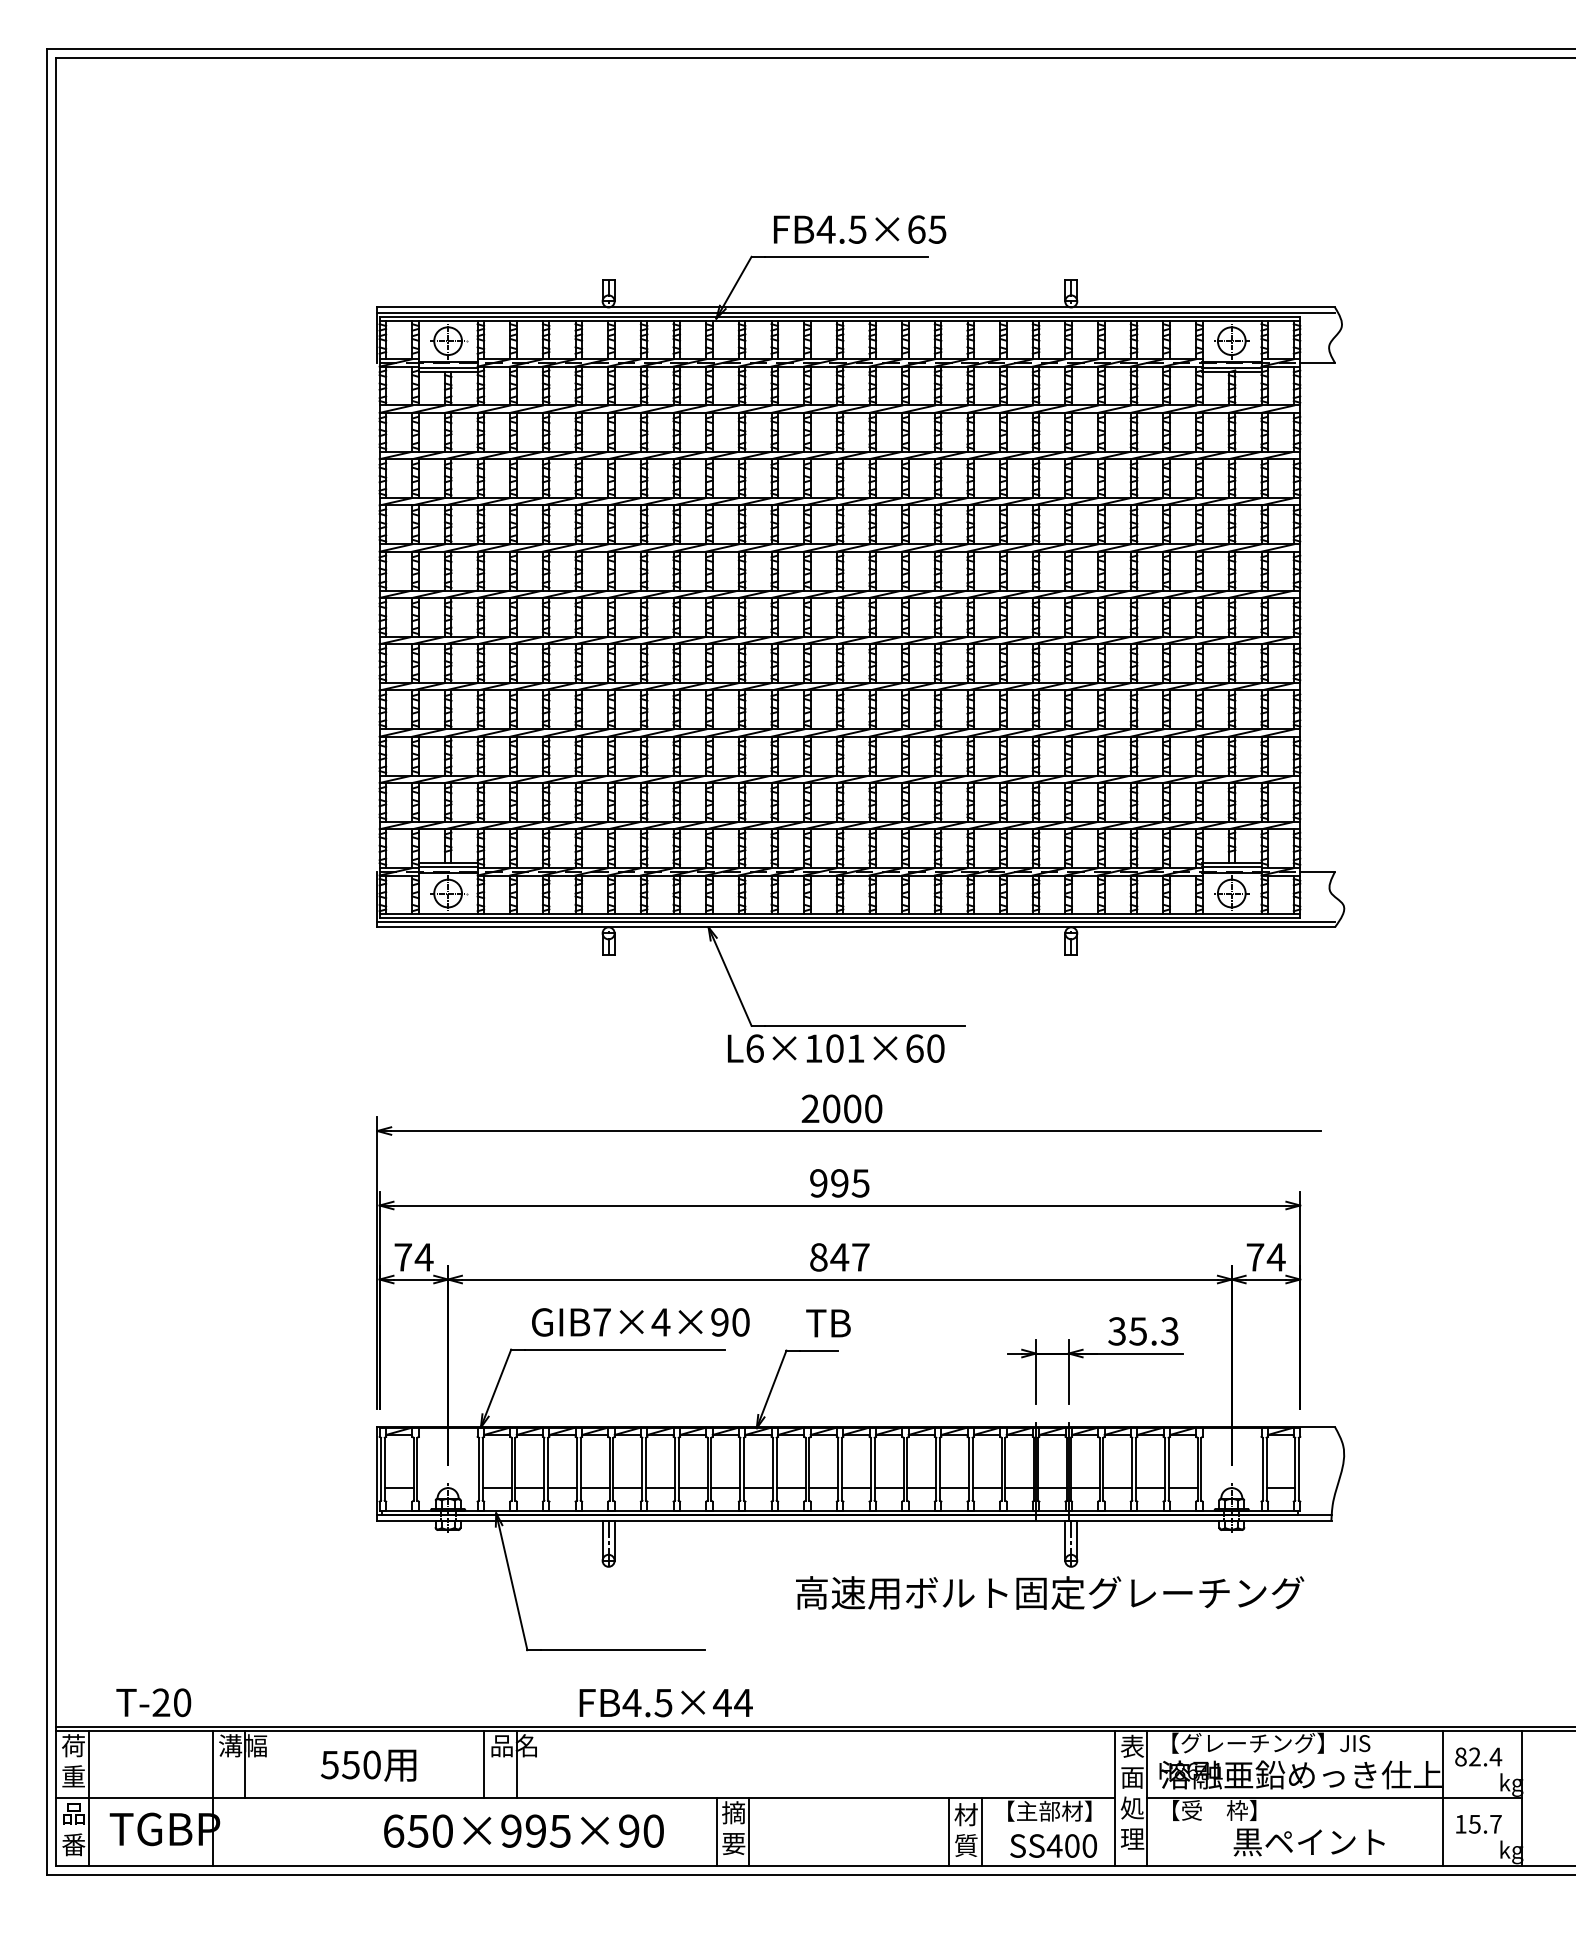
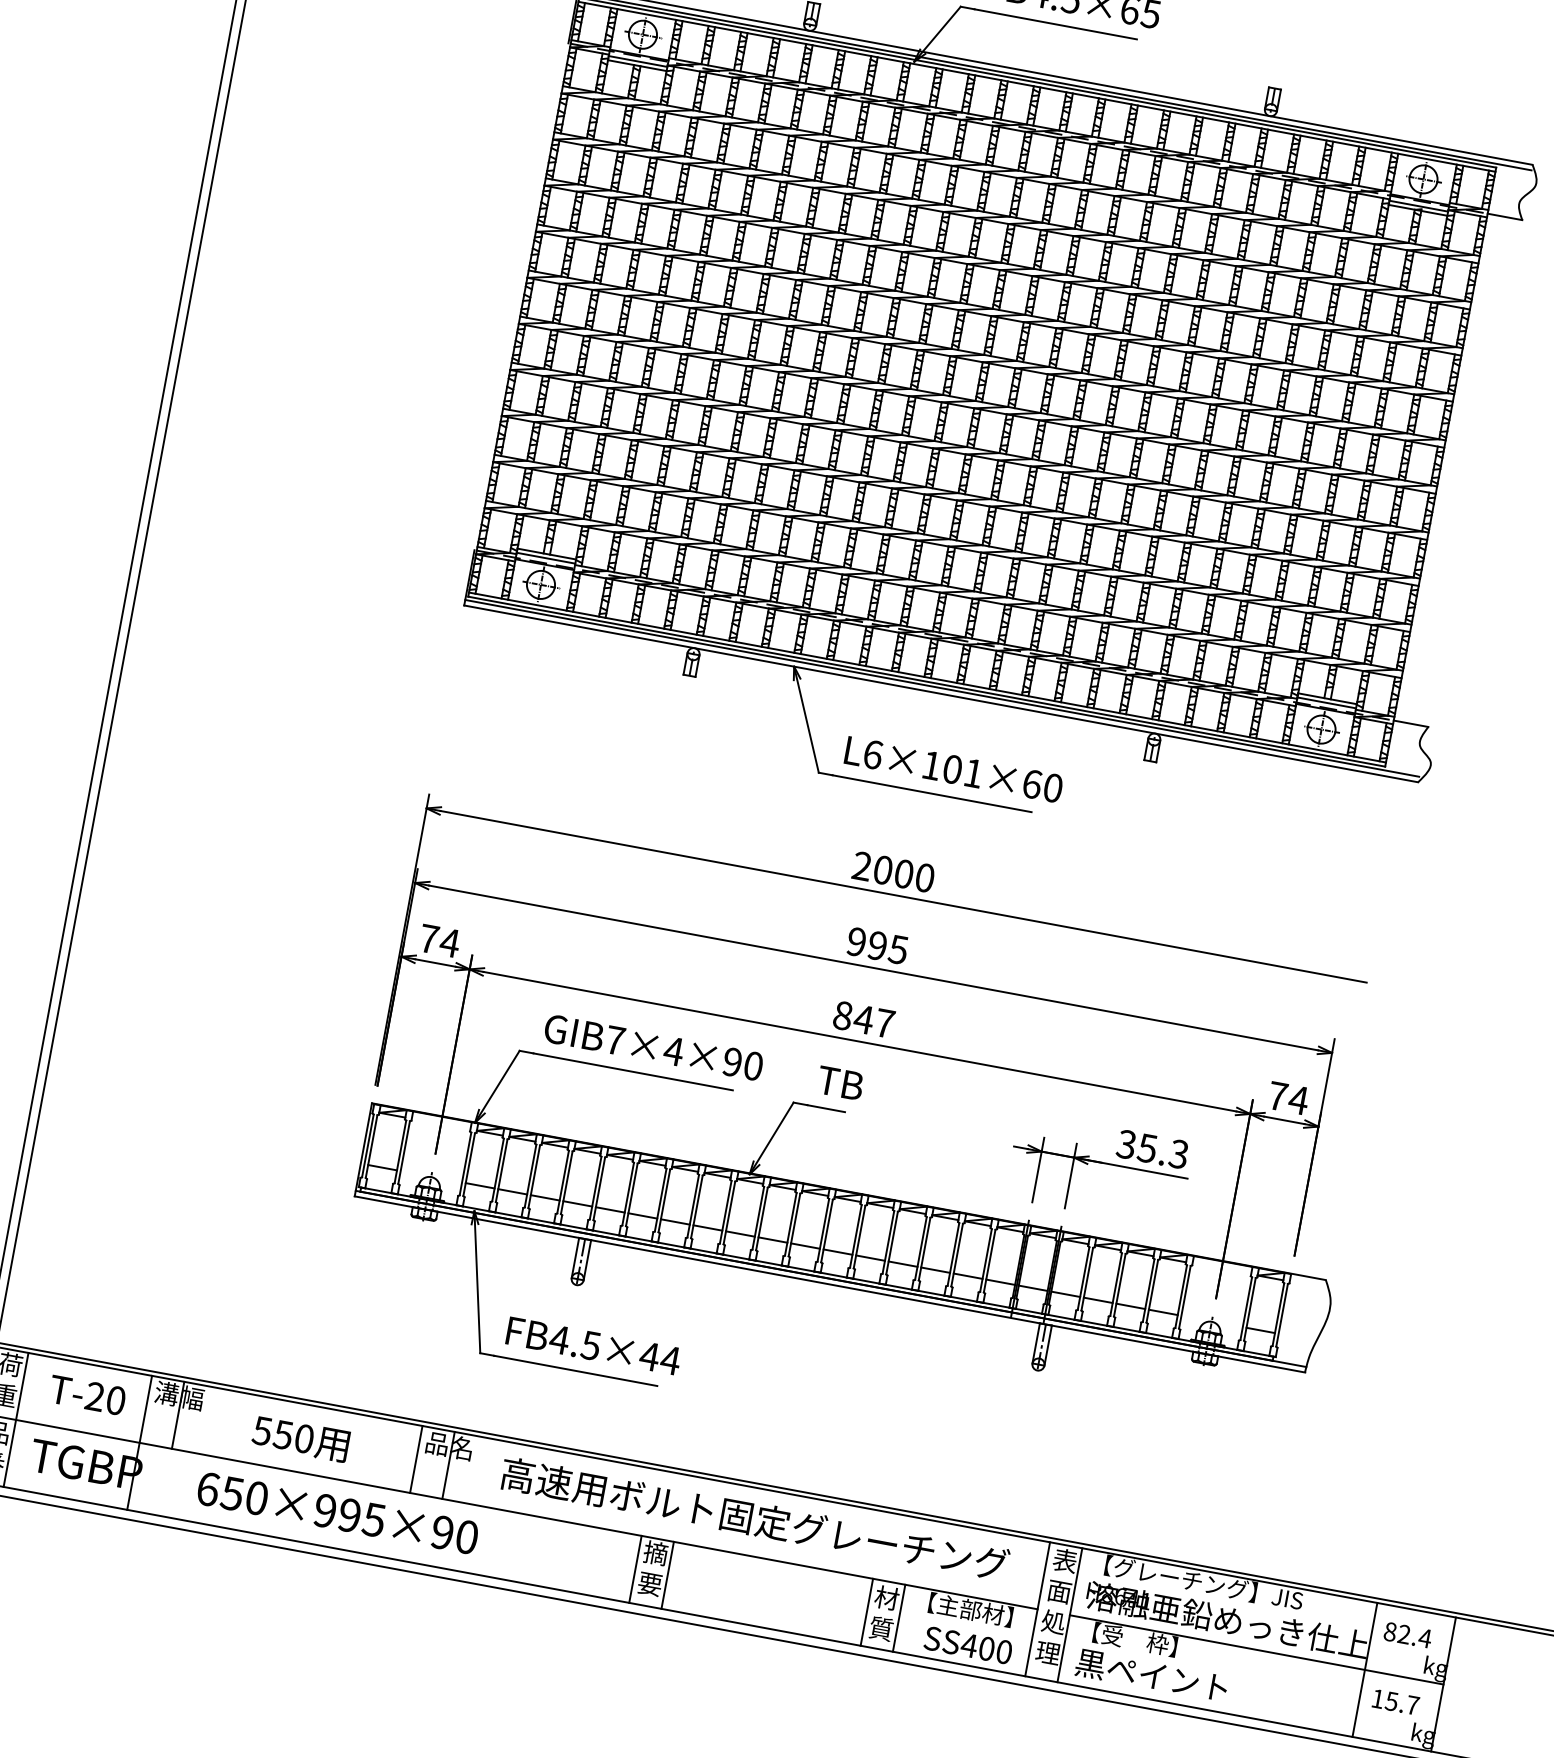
text: (836, 1048) -> (954, 769), moved
text: (1050, 1592) -> (755, 1518), moved
text: (153, 1702) -> (87, 1395), moved
text: (665, 1703) -> (592, 1346), moved
text: (523, 1830) -> (337, 1512), moved
text: (1308, 1842) -> (1151, 1675), moved

